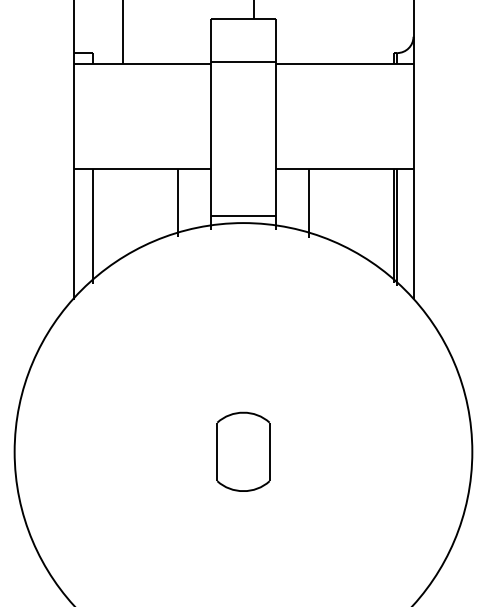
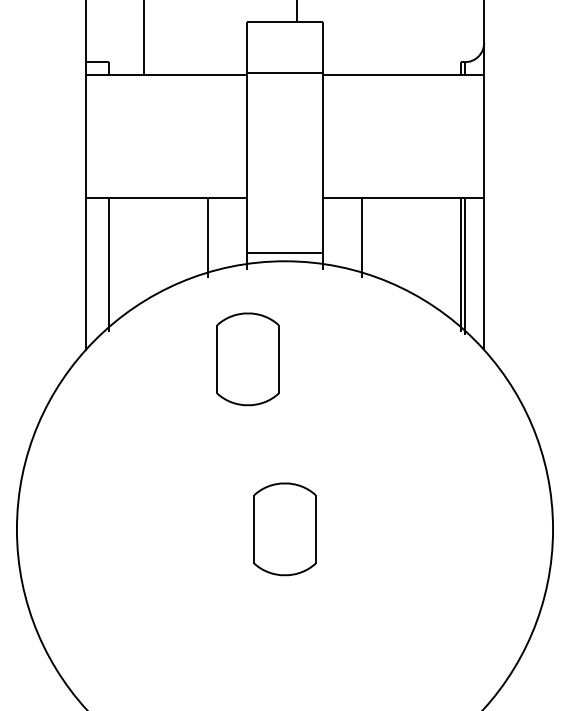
part: (211, 306) -> (247, 359), added

